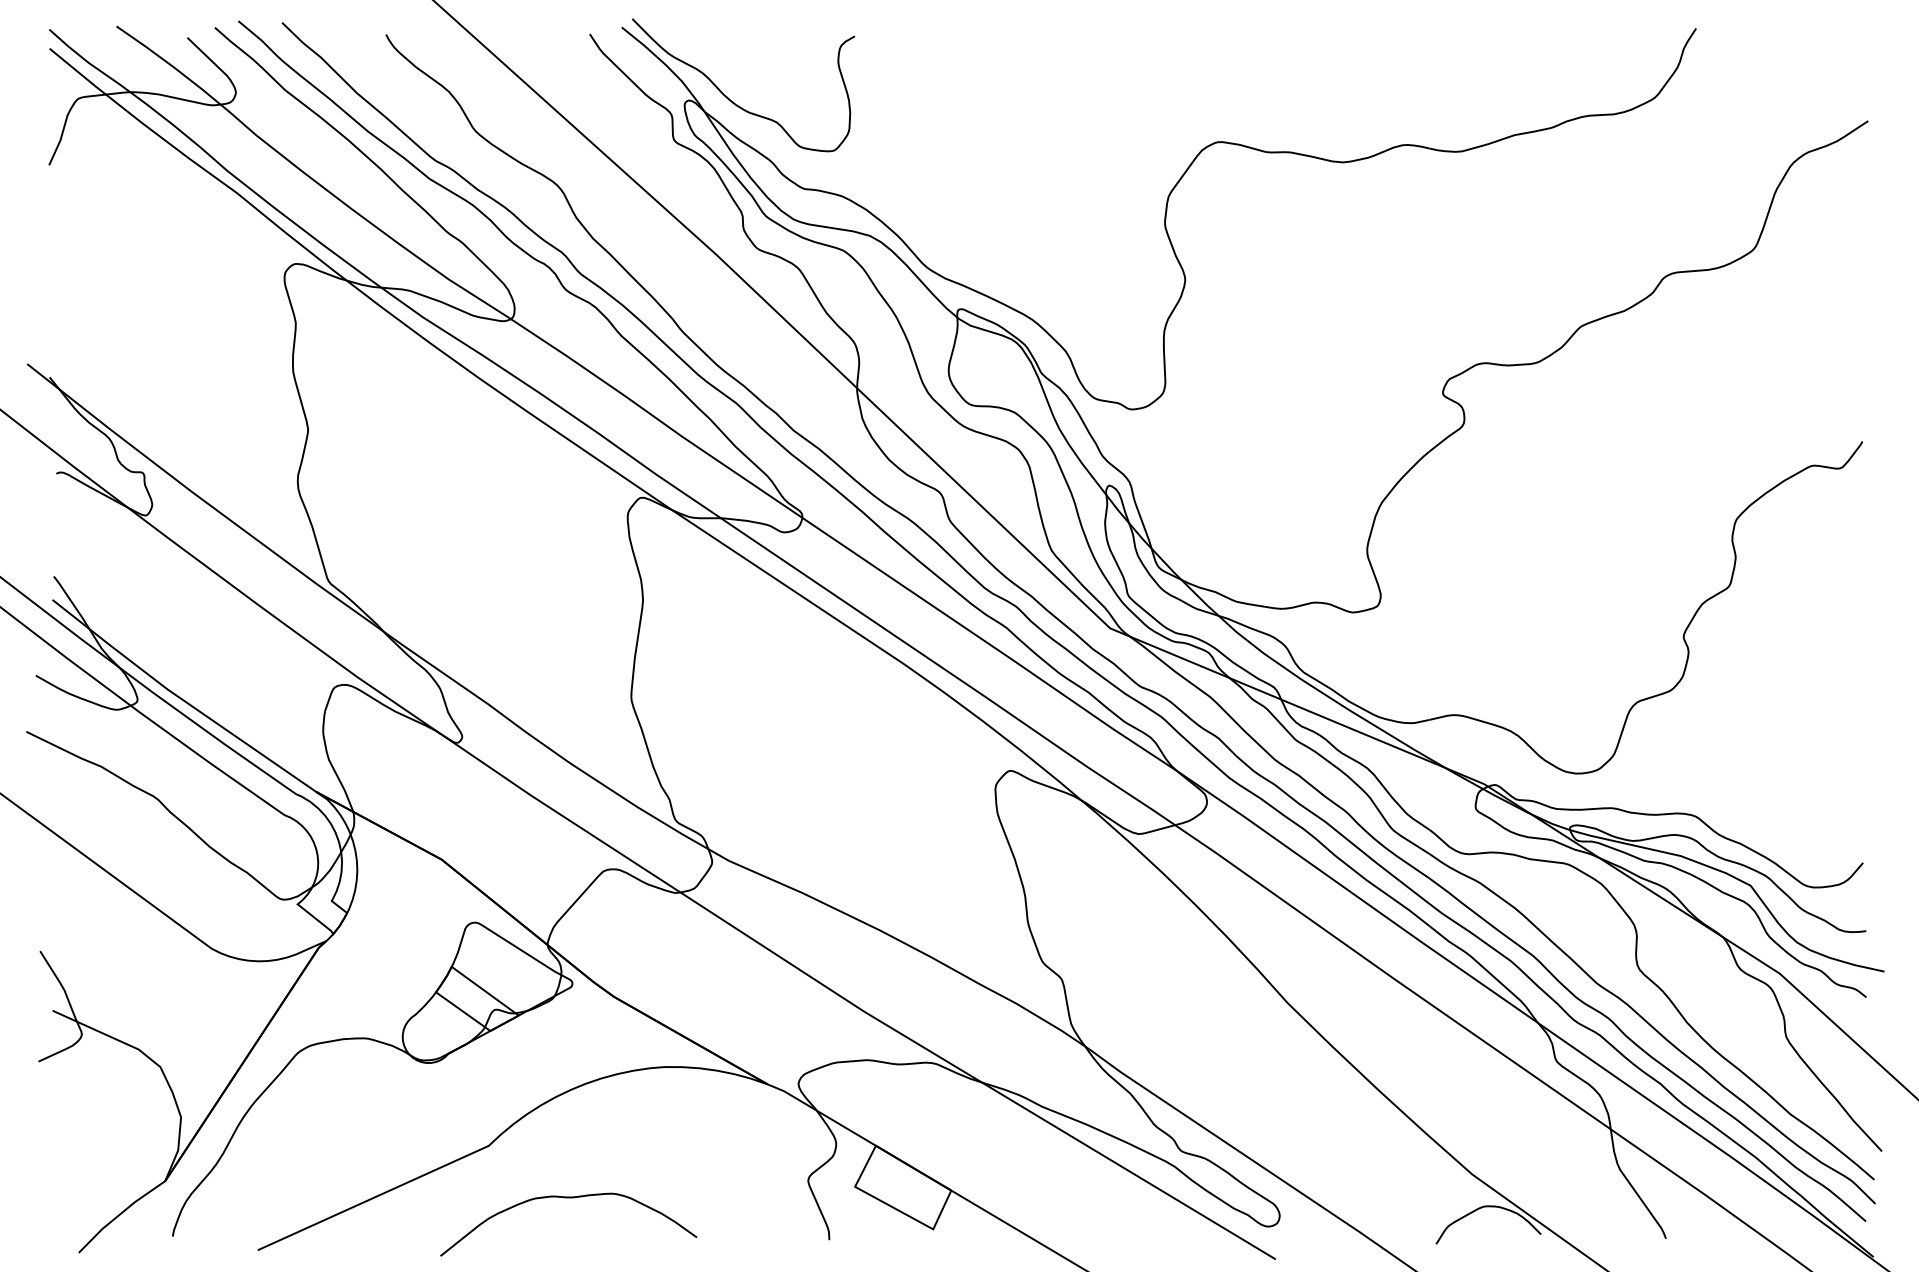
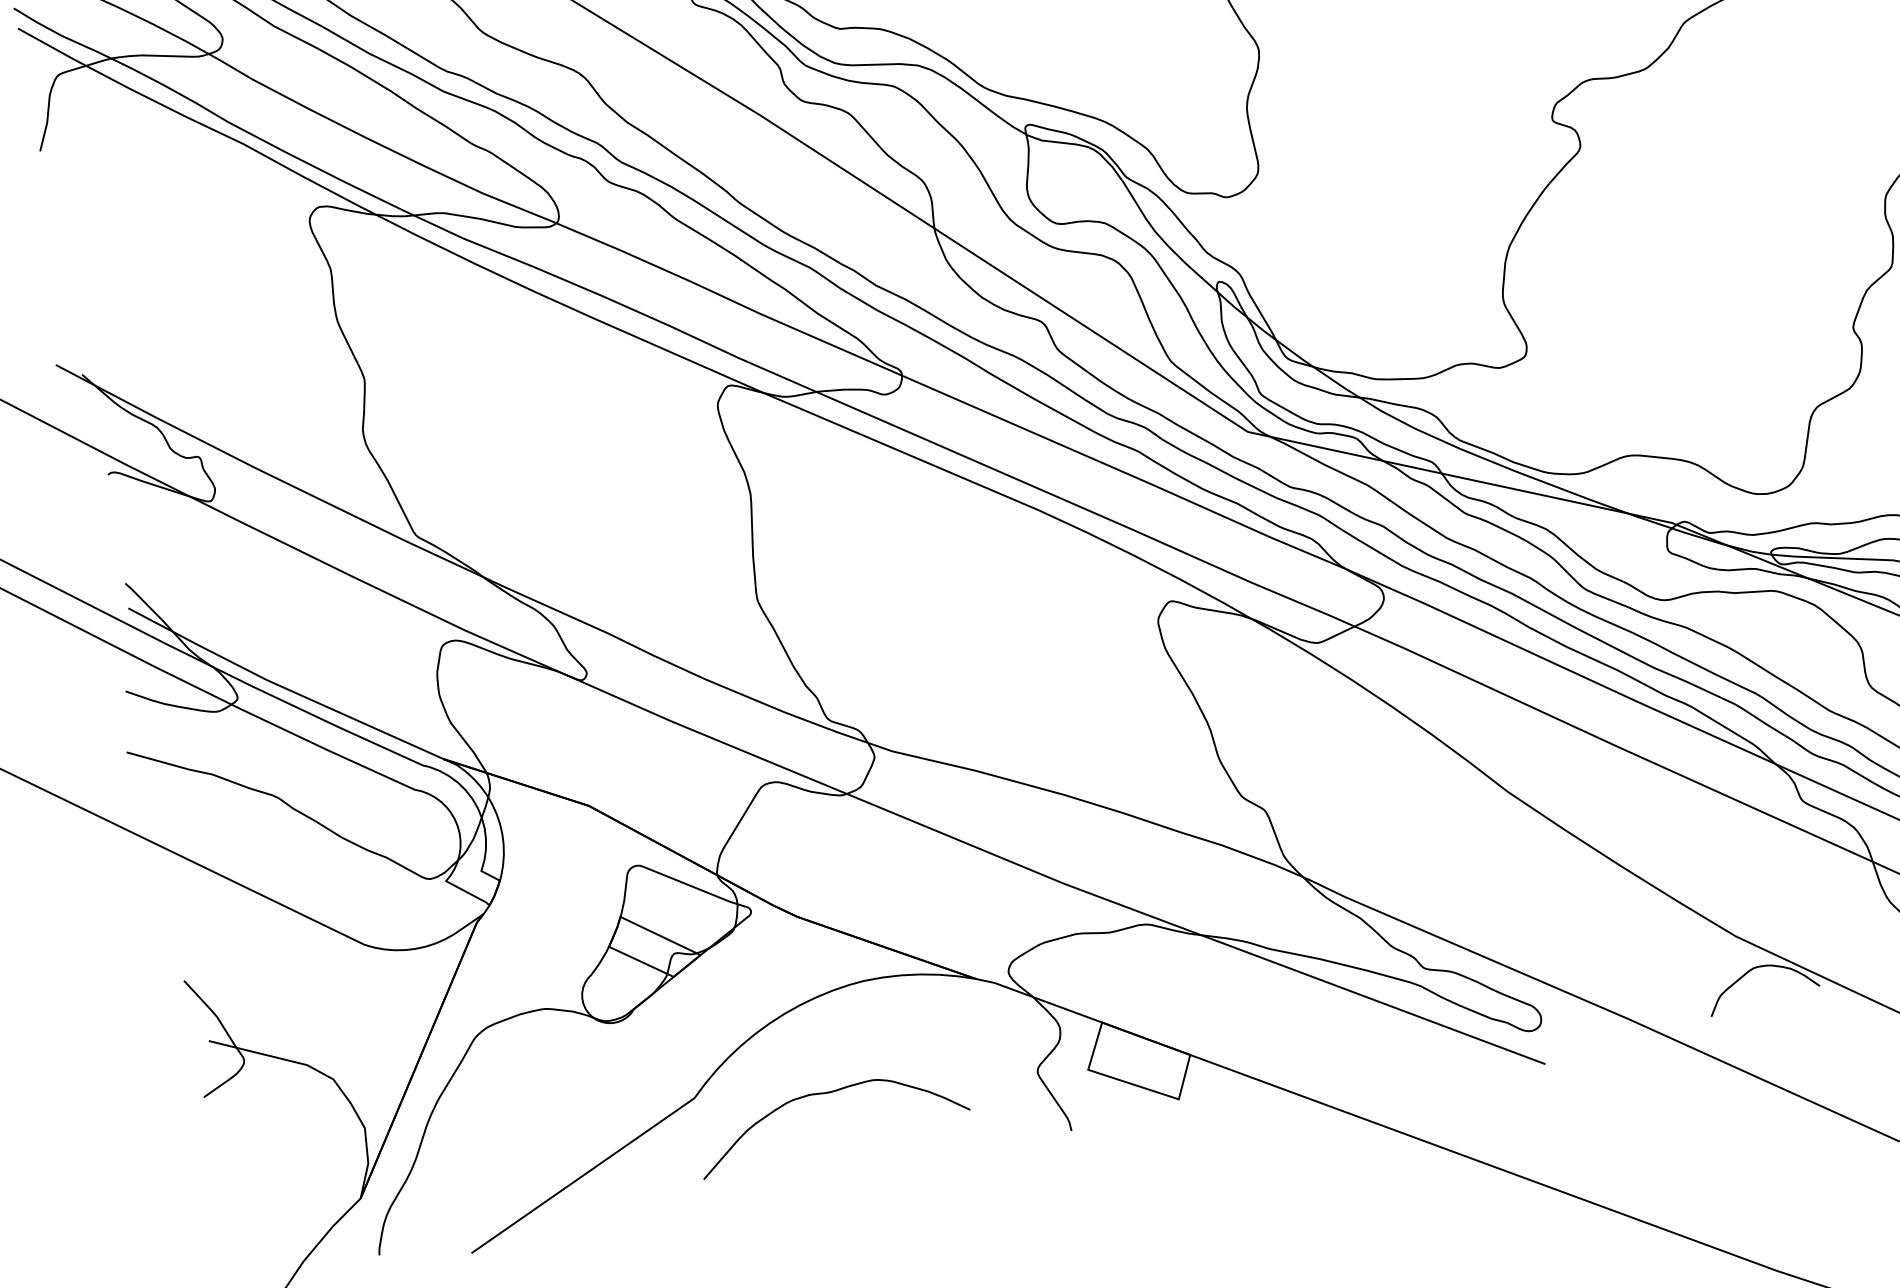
curve: (568, 1198) -> (827, 1093), moved

